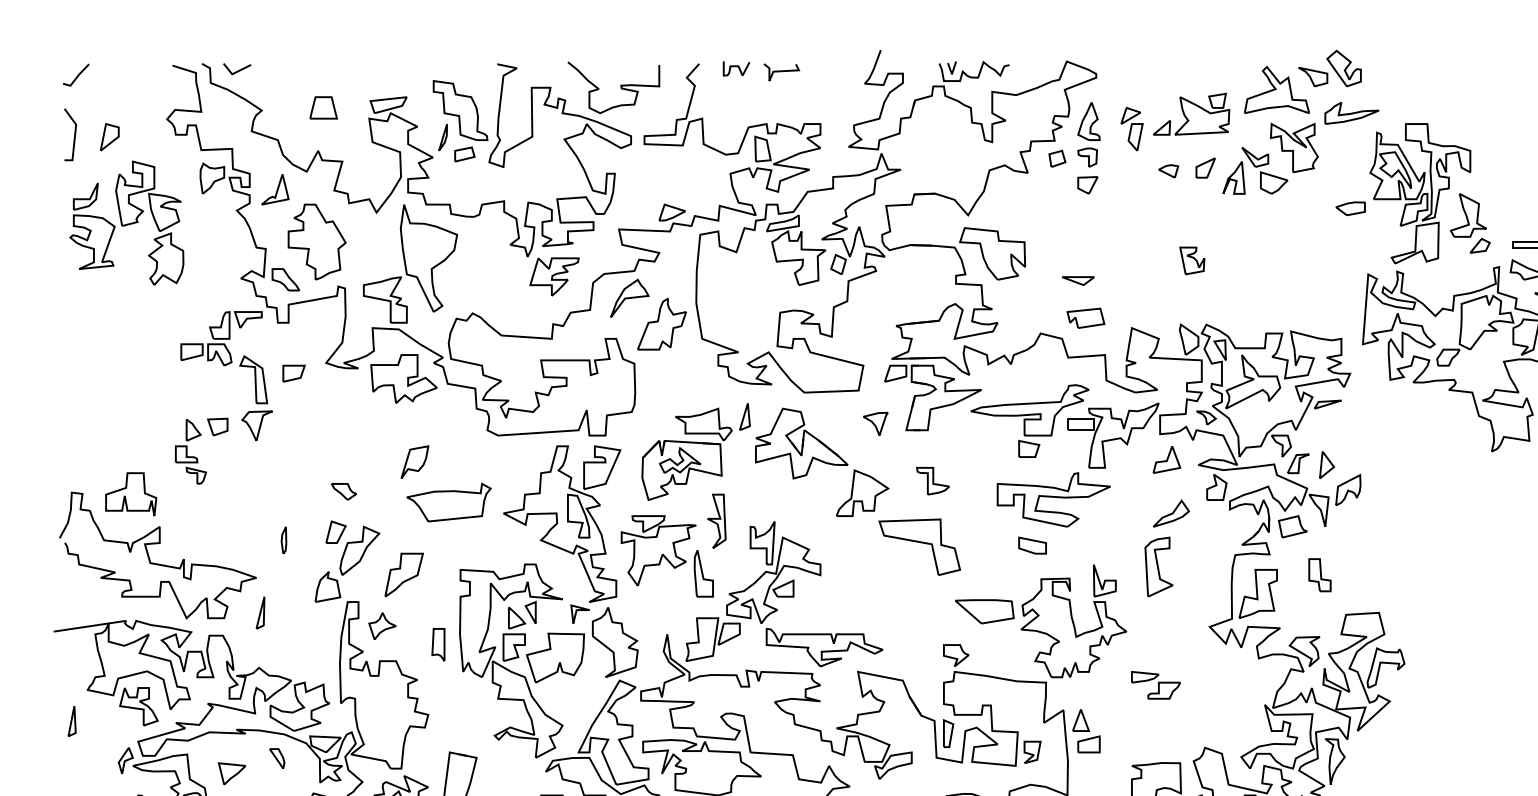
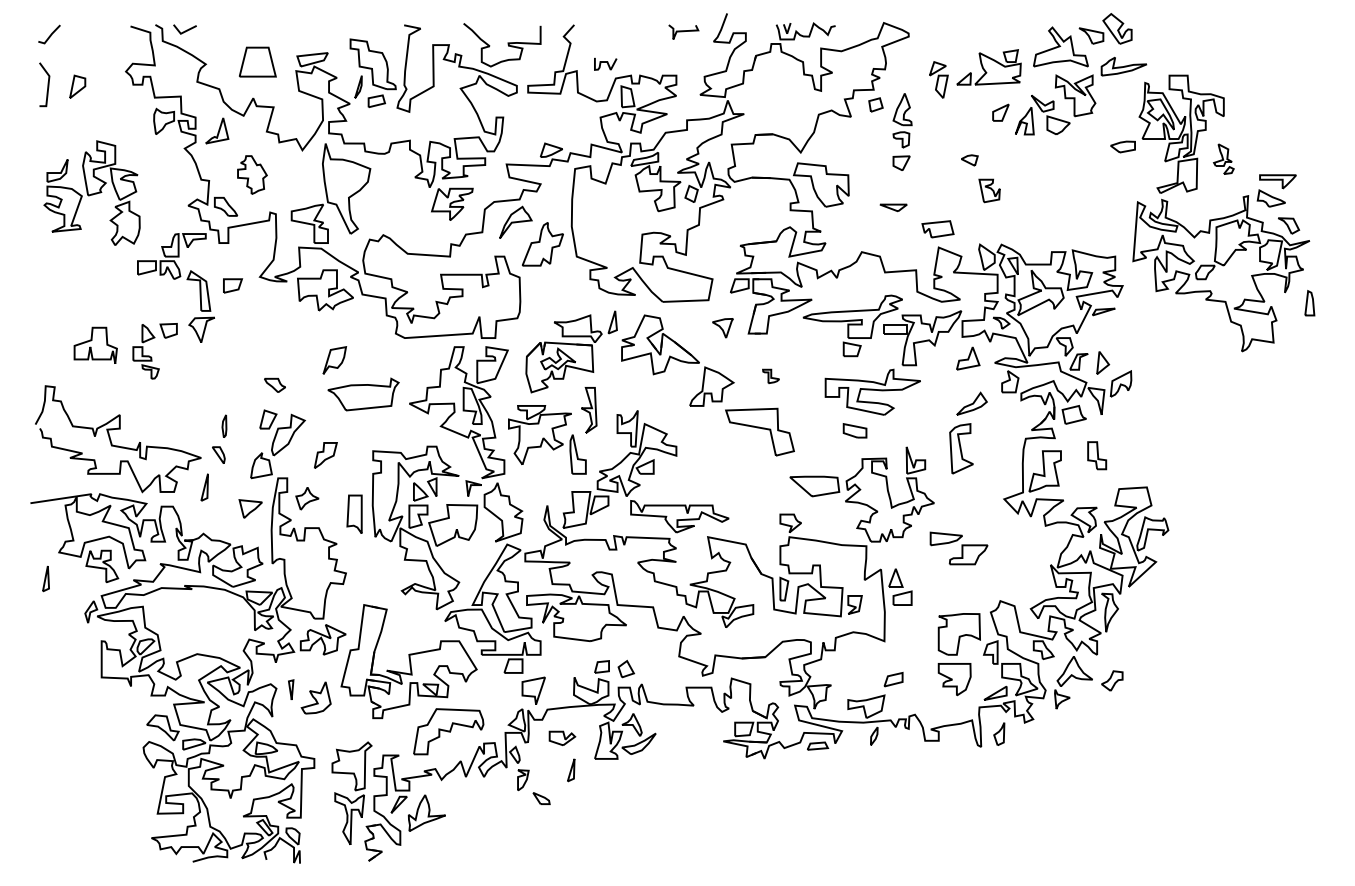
curve: (736, 66) -> (605, 62), moved
curve: (781, 71) -> (683, 31), moved
part: (323, 107) -> (257, 61), size x1.6
part: (1088, 147) -> (902, 131), moved
part: (1168, 171) -> (969, 160), moved
part: (126, 222) -> (91, 192), moved
part: (1469, 222) -> (1223, 158), size x0.6
part: (317, 241) -> (252, 174), size x0.6
part: (1085, 318) -> (937, 229), moved
part: (932, 481) -> (770, 376), size x0.6
part: (130, 493) -> (95, 344), moved
part: (403, 574) -> (325, 455), size x0.7
part: (438, 644) -> (354, 514), size x1.4
part: (1155, 685) -> (958, 548), size x1.4
part: (276, 757) -> (218, 454), moved
part: (231, 773) -> (250, 508), moved

